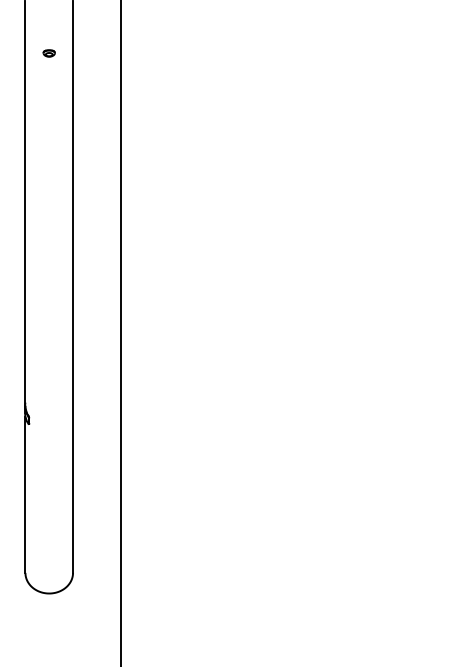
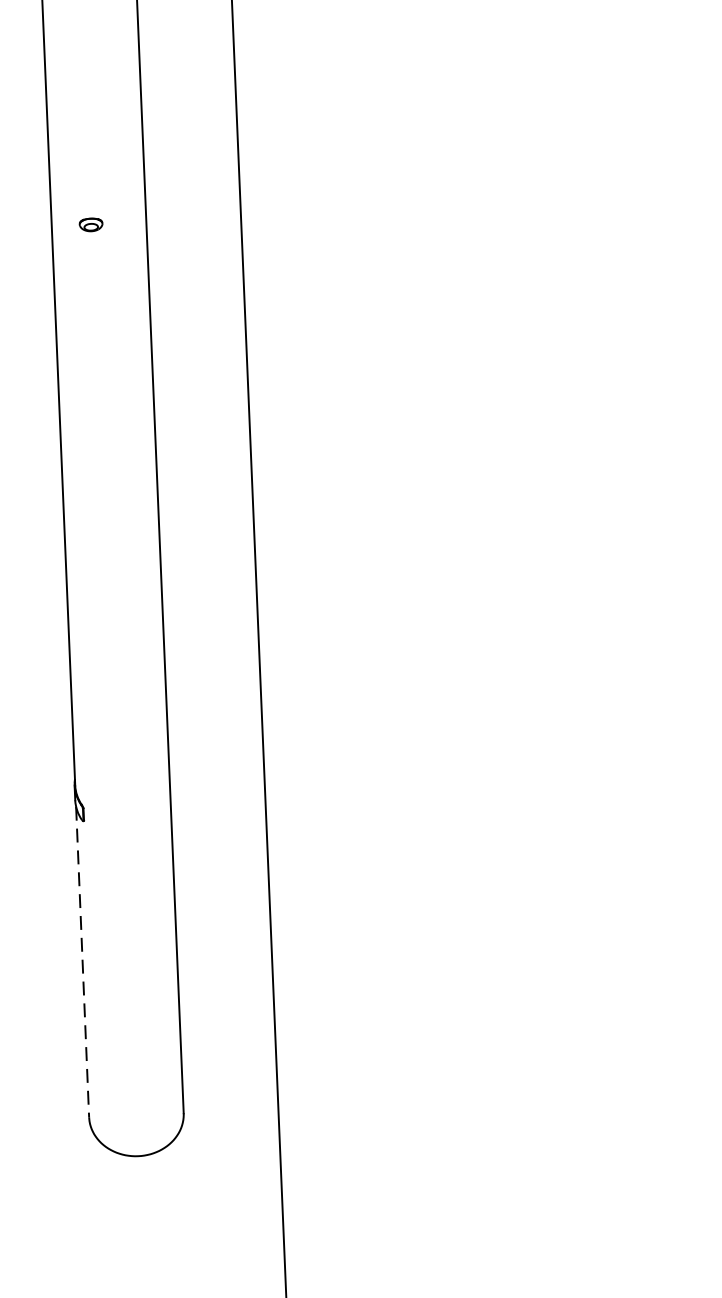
part: (48, 53) -> (89, 224), moved
line: (25, 495) -> (82, 963), solid -> dashed

